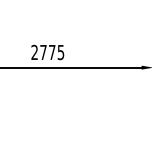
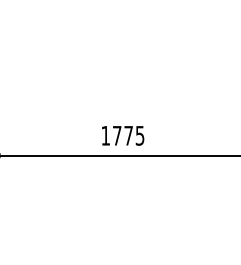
text: (34, 52) -> (105, 135), 2775 -> 1775

